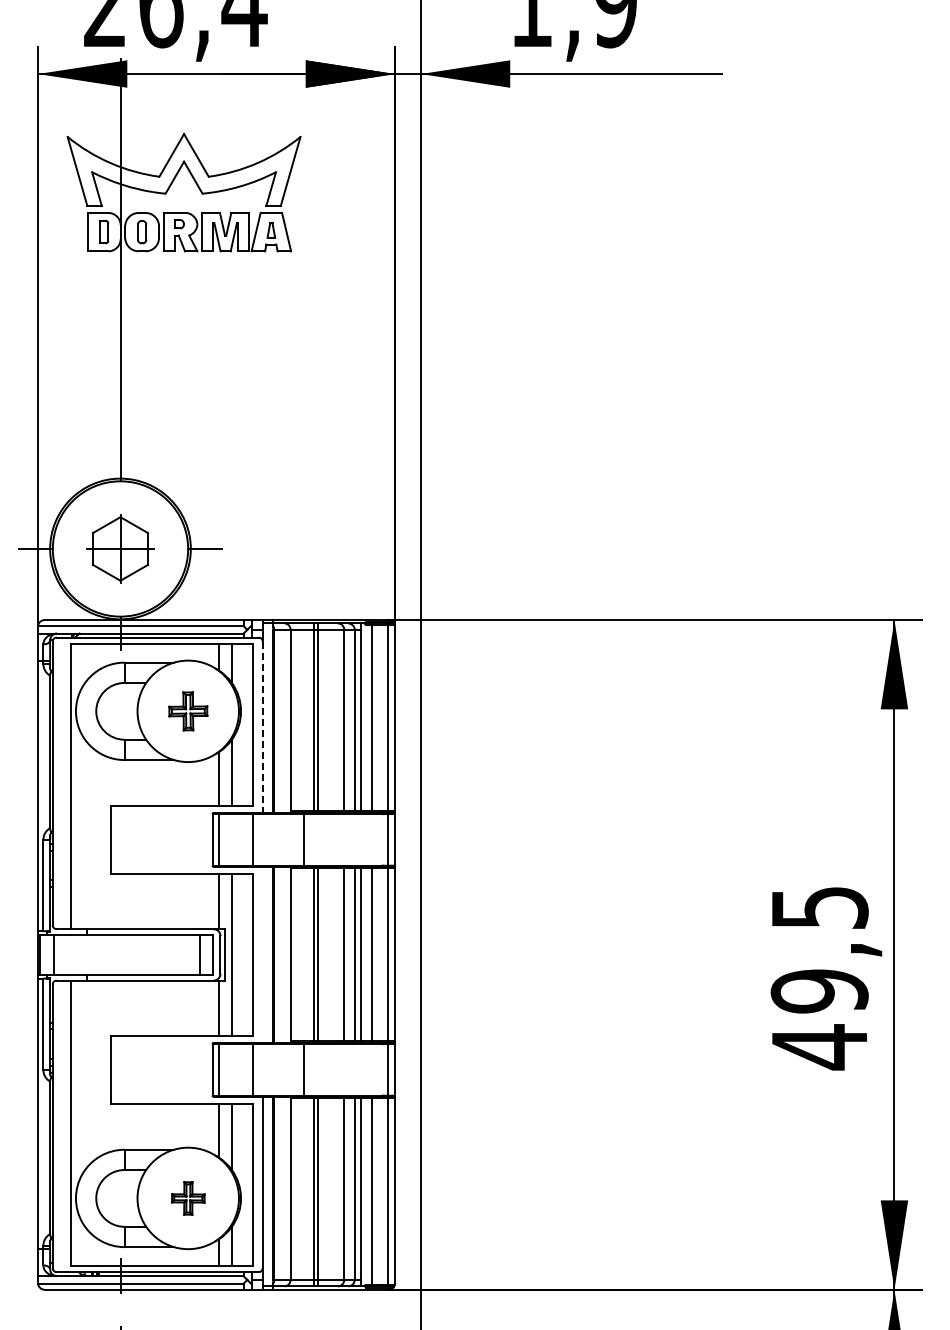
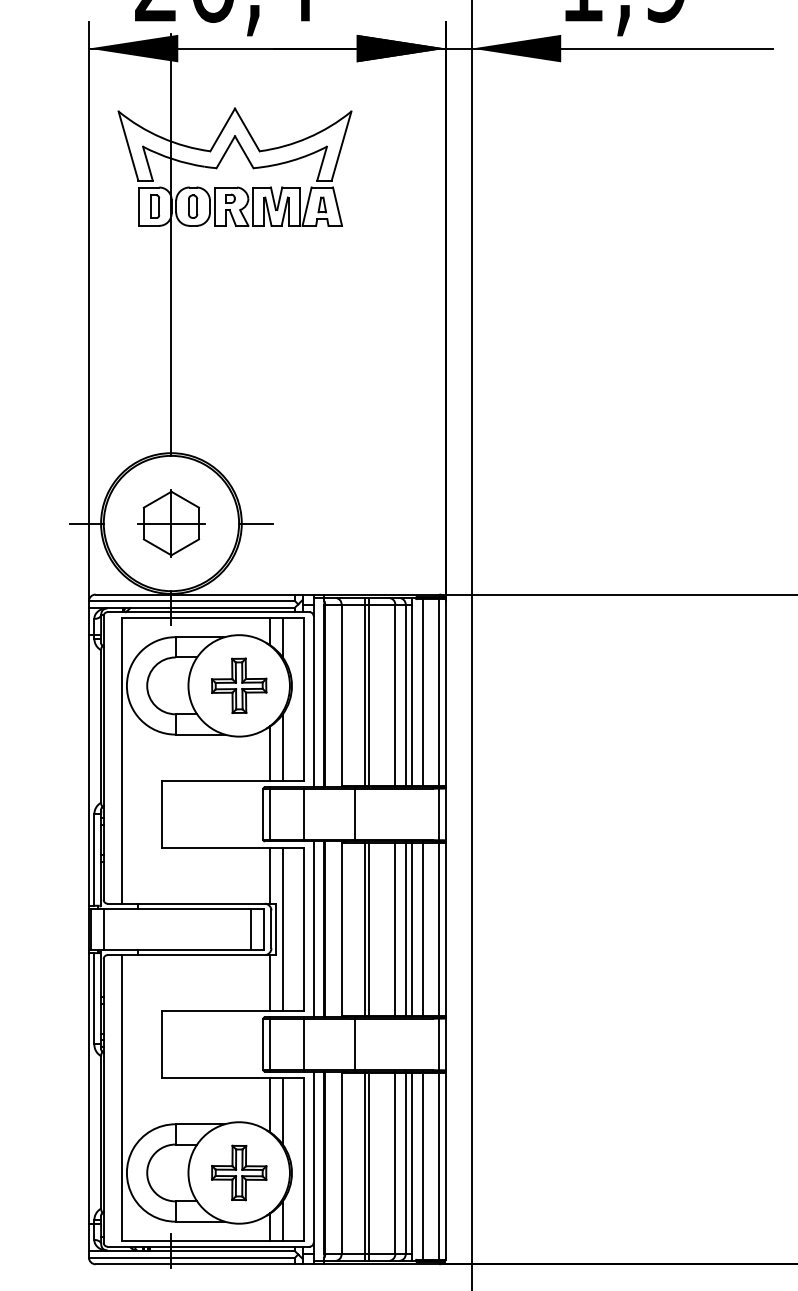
part: (188, 711) -> (239, 686), size x1.43
line: (262, 727) -> (313, 702), dashed -> solid
line: (262, 954) -> (313, 929), added
part: (188, 1198) -> (239, 1173), size x1.67

